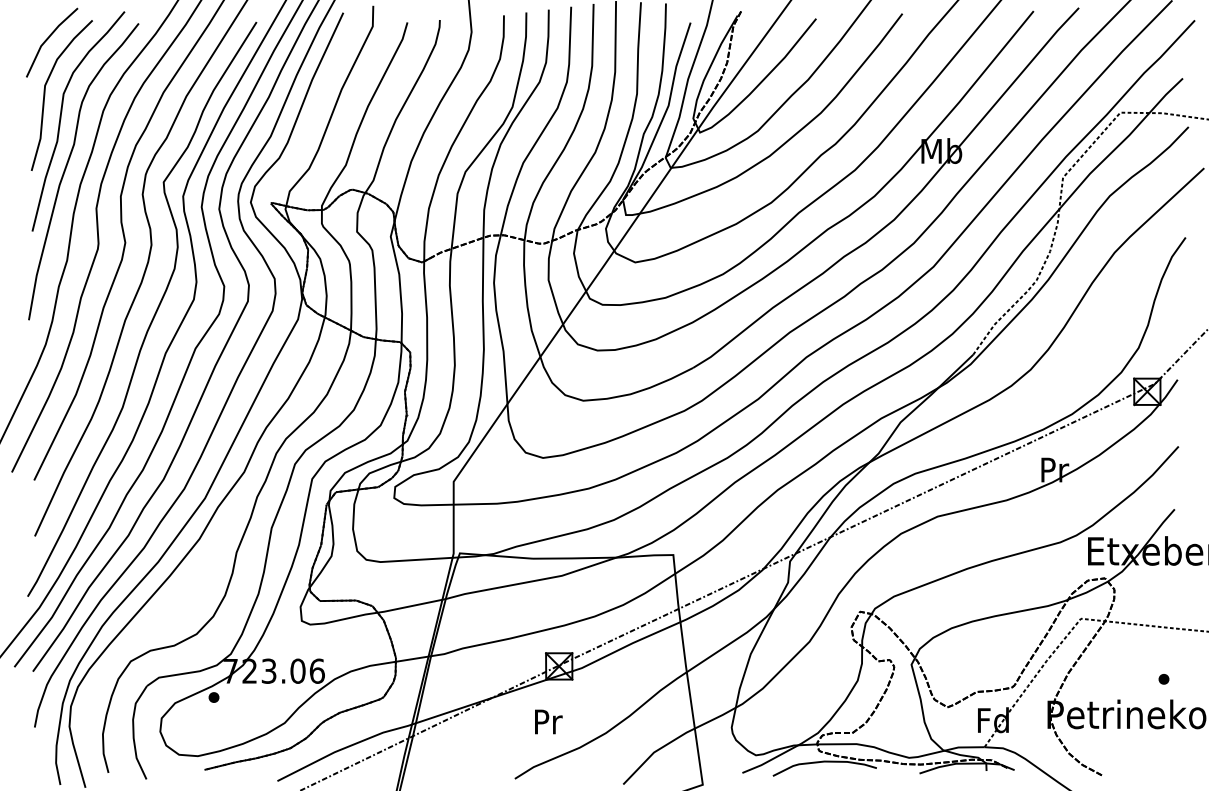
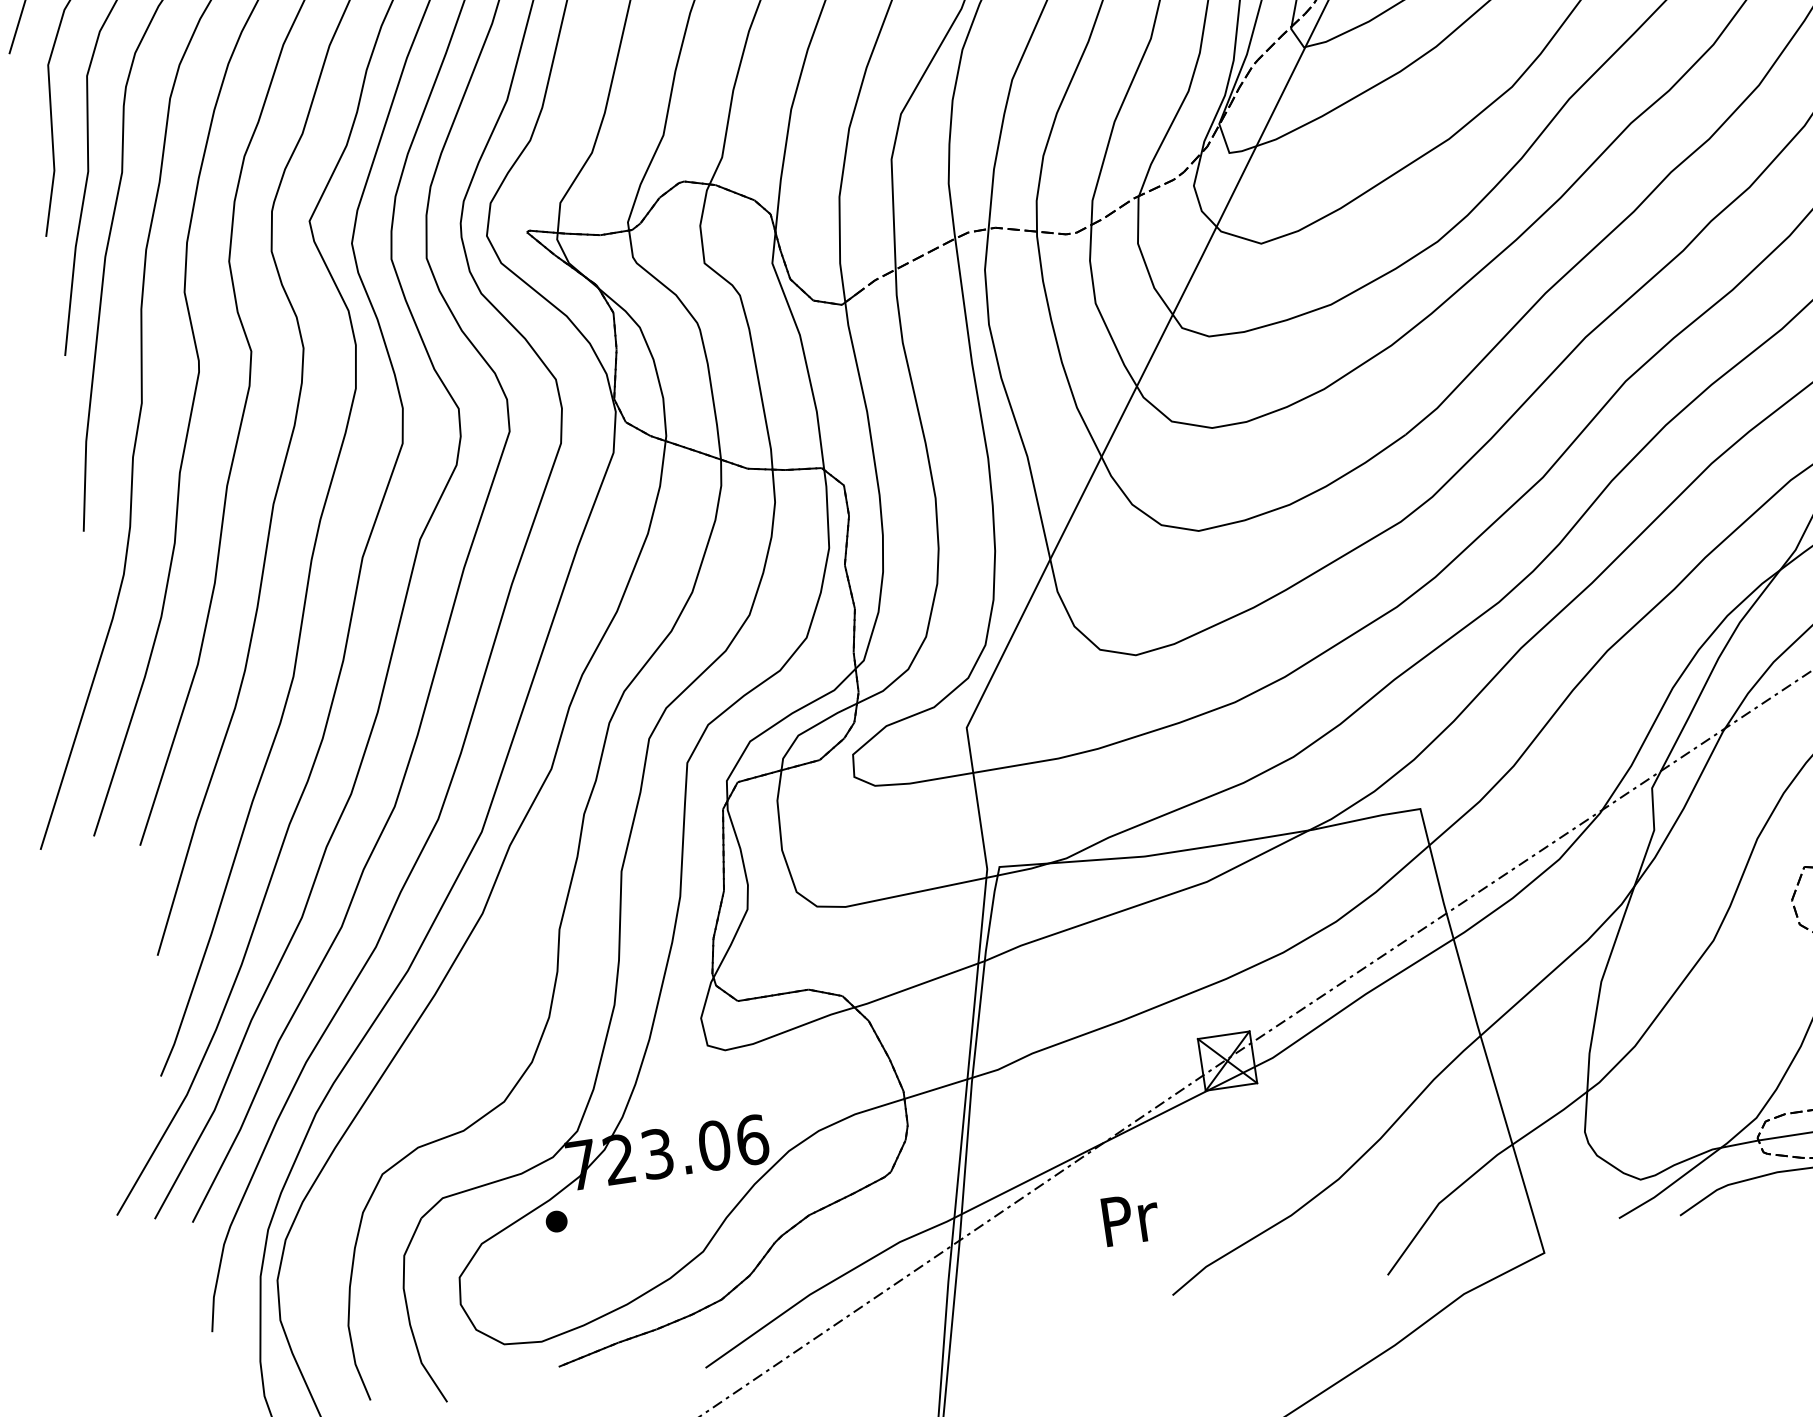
text: (548, 721) -> (1130, 1218), moved

